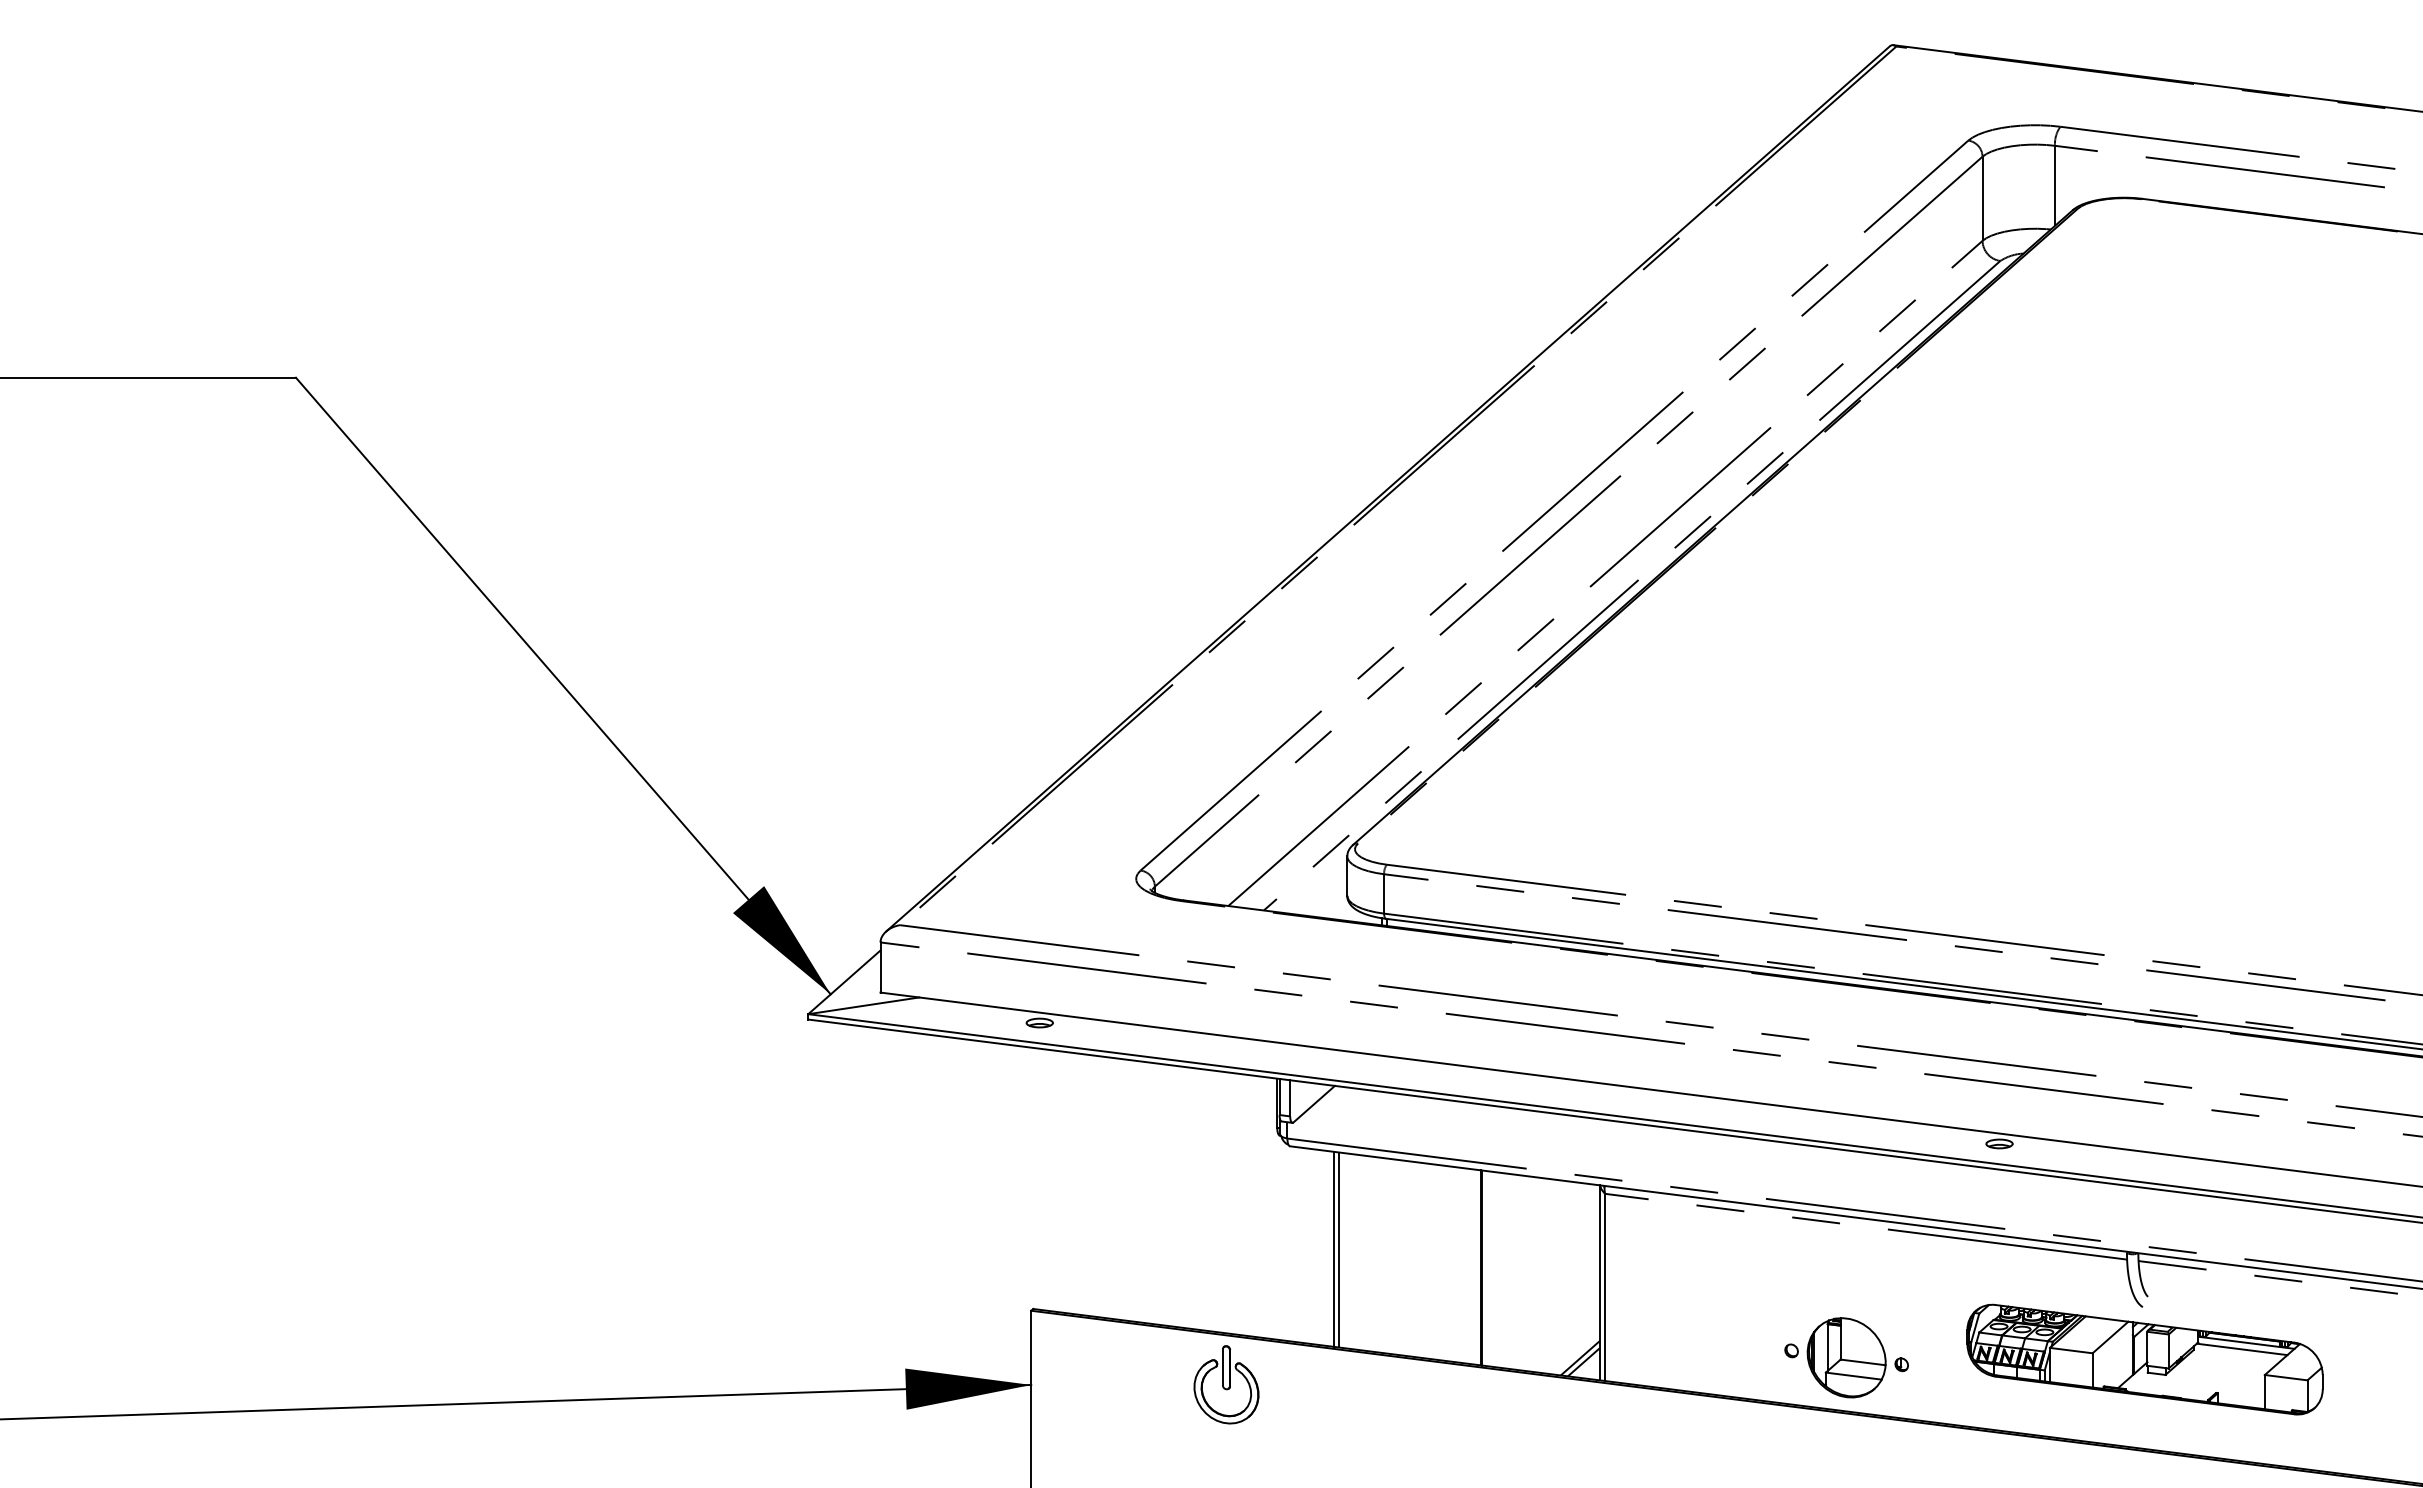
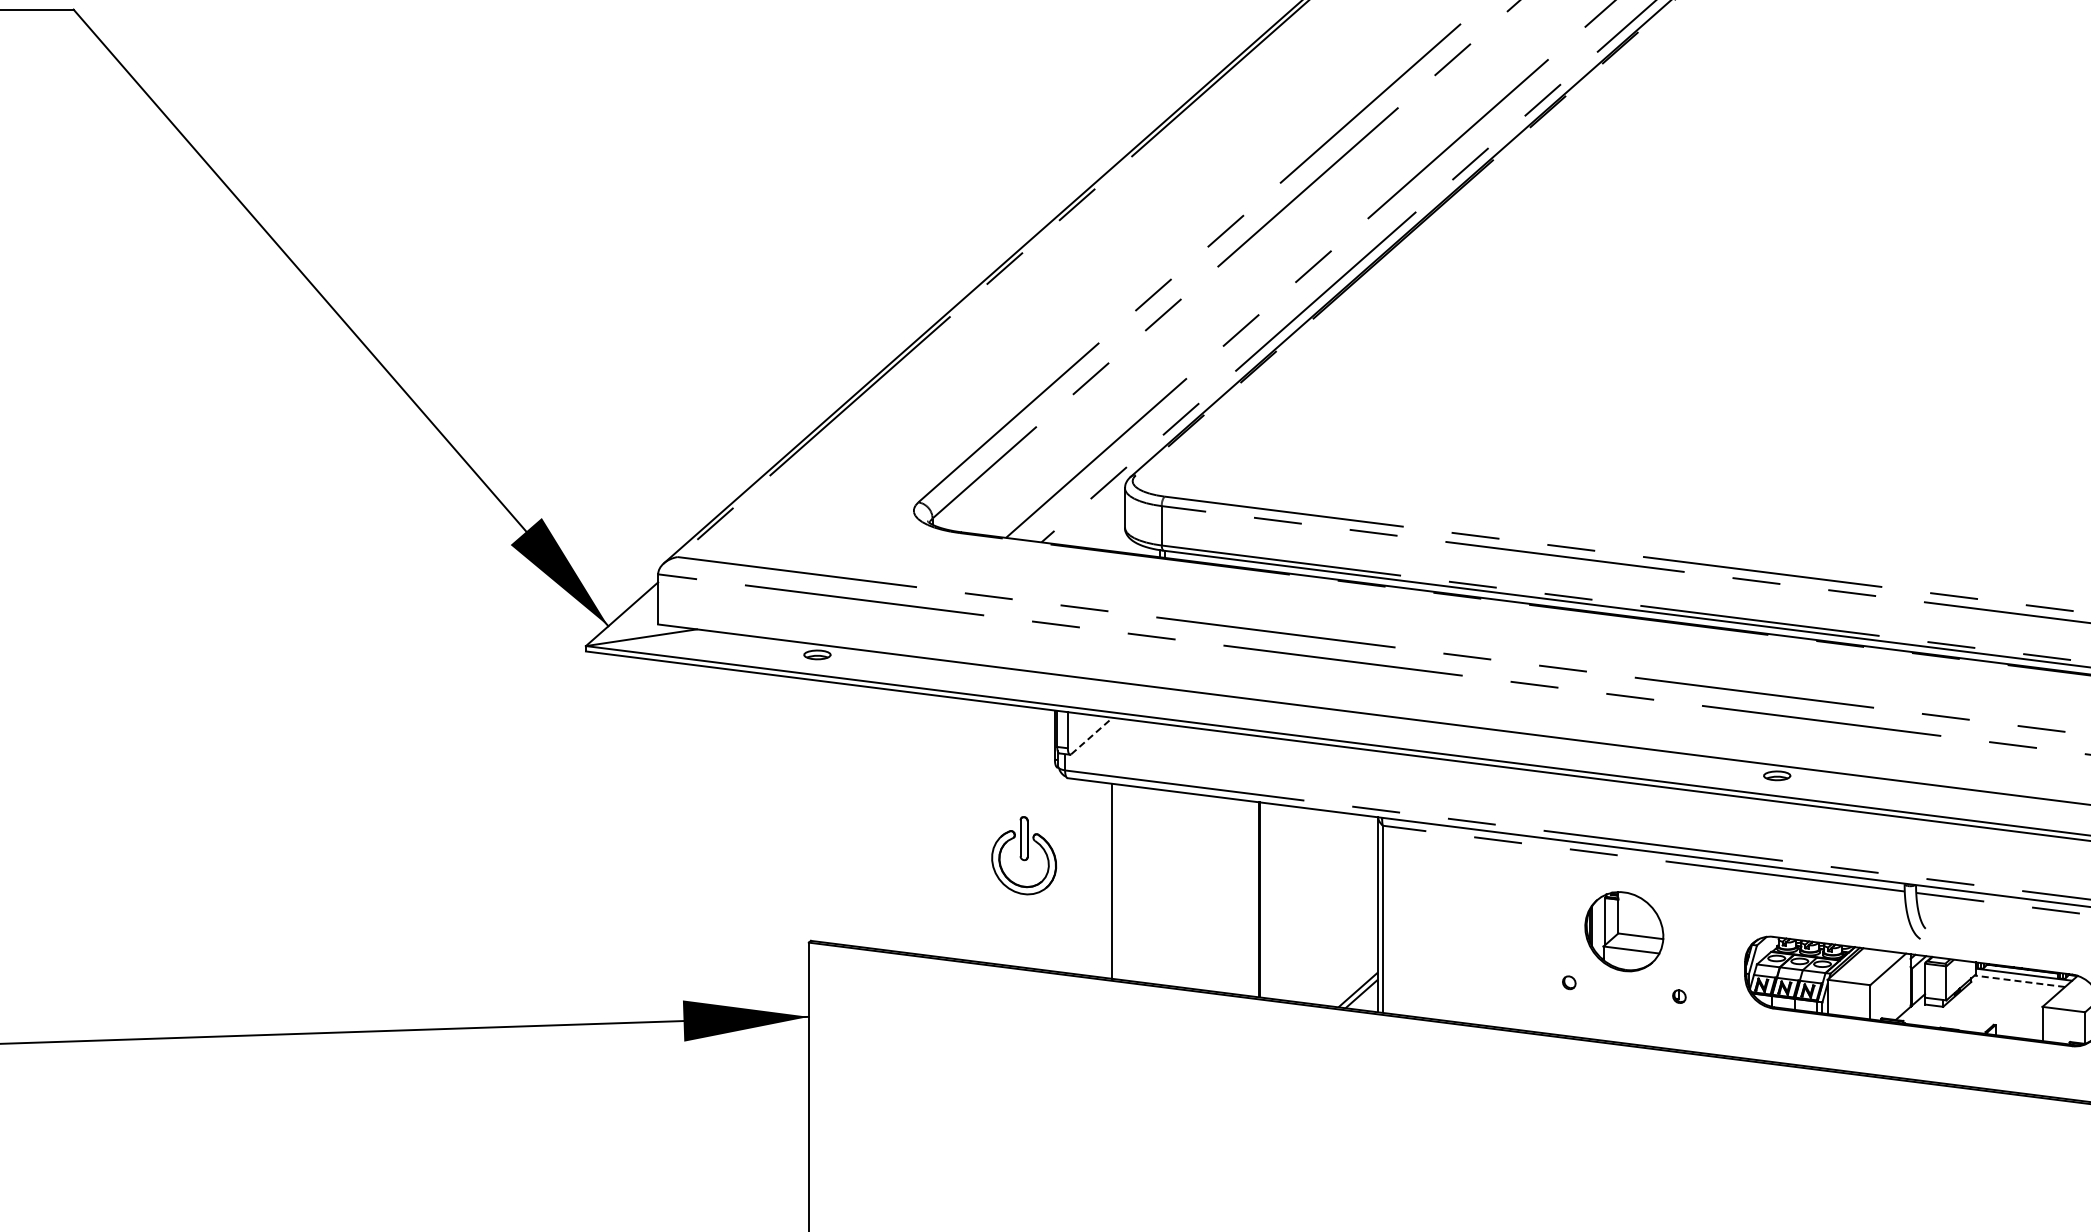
line: (1314, 1104) -> (1092, 736), solid -> dashed
line: (1338, 1249) -> (1116, 881), removed
line: (2242, 1349) -> (2020, 981), solid -> dashed
part: (1846, 1357) -> (1624, 931), moved
part: (1226, 1384) -> (1024, 855), moved

